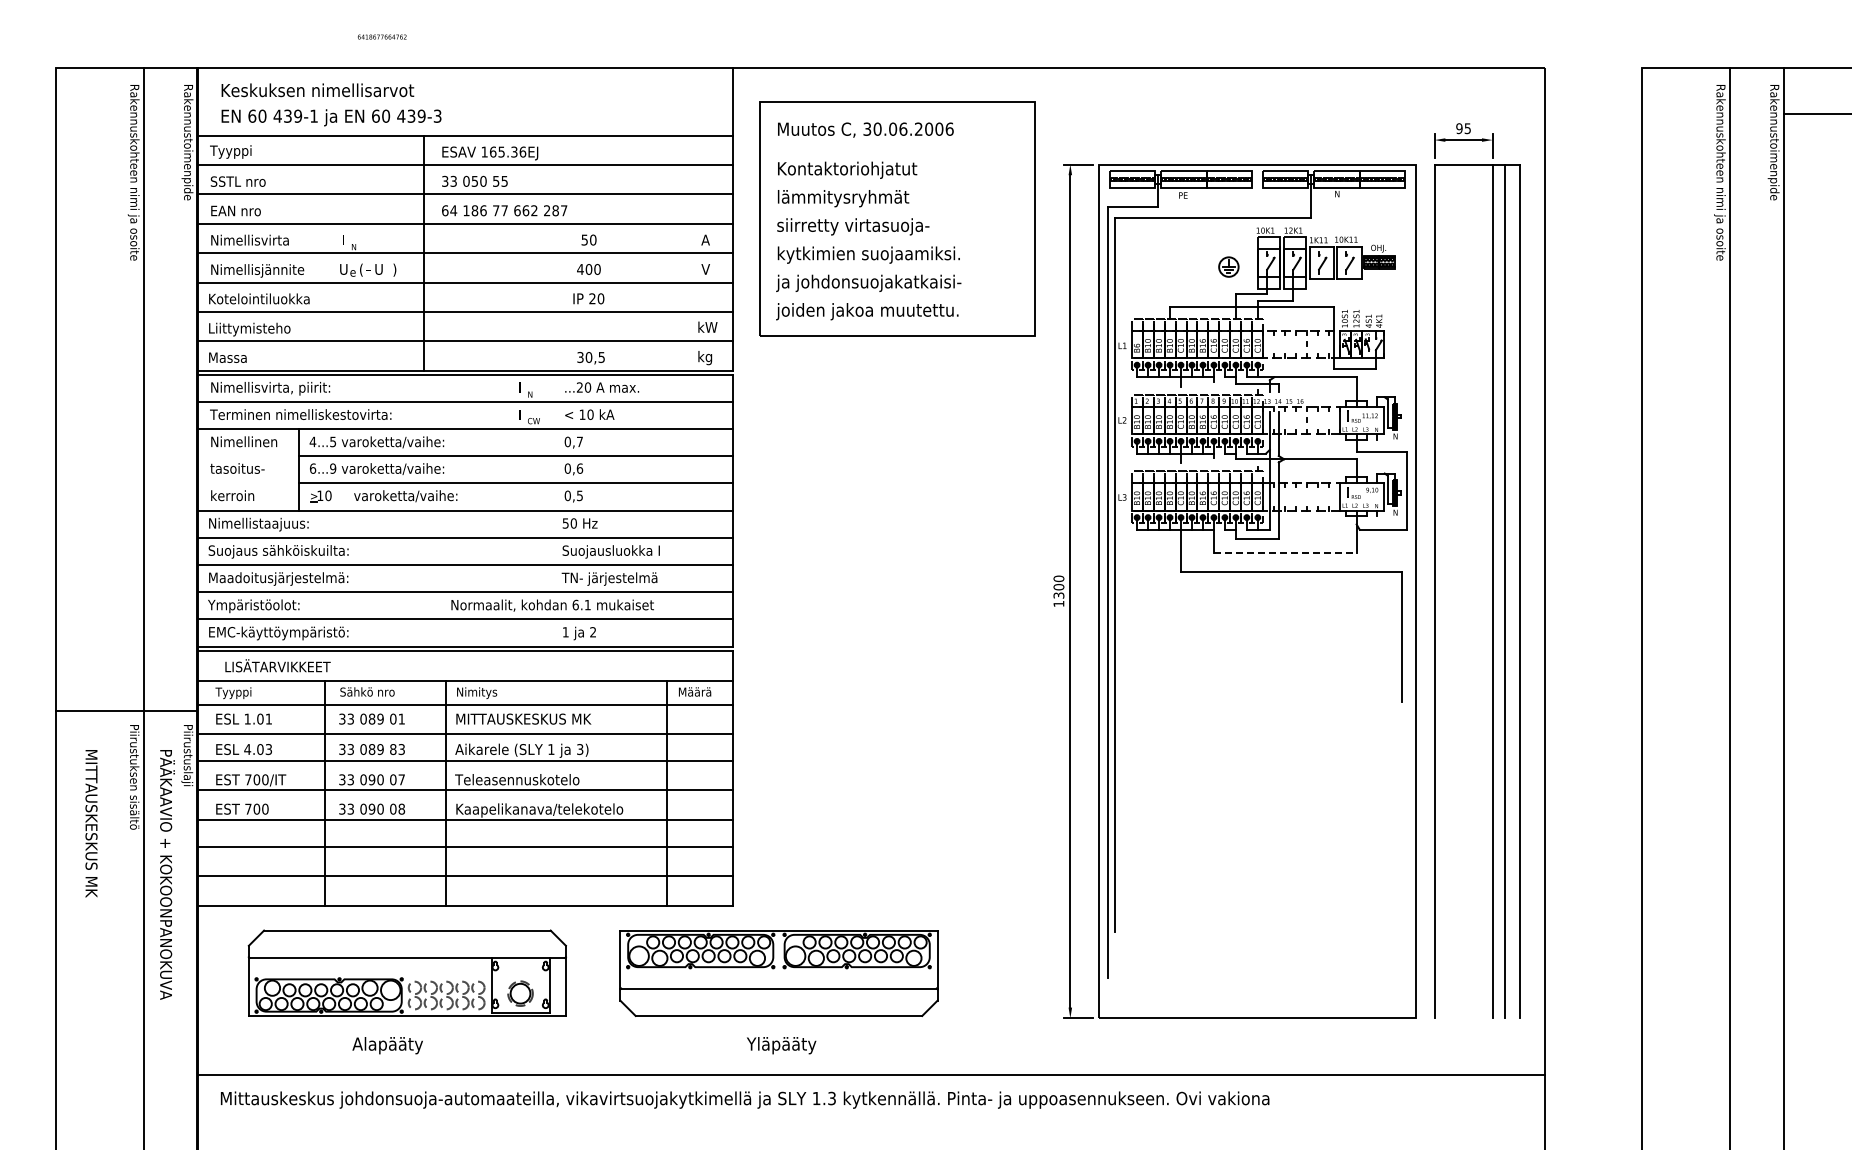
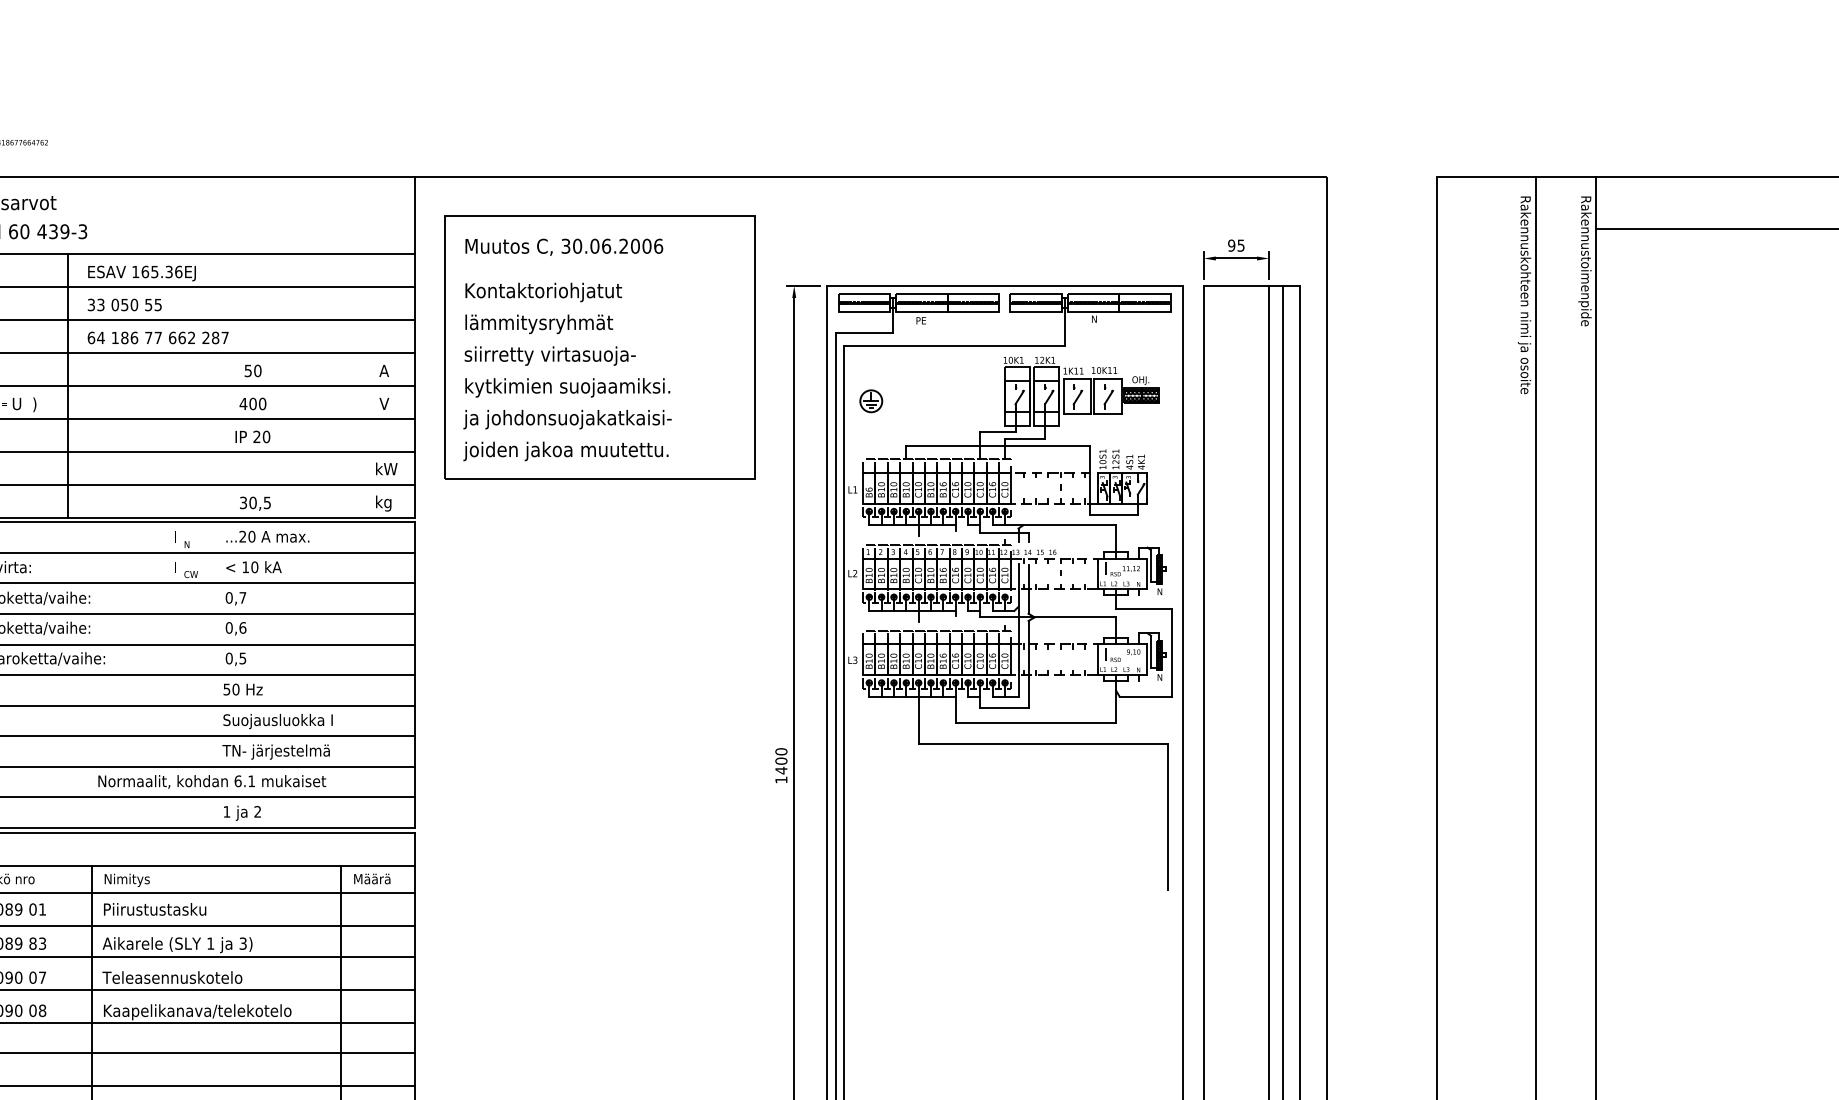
part: (1228, 266) -> (870, 400), moved
line: (1285, 553) -> (1036, 723), dashed -> solid
text: (1058, 595) -> (780, 770), 1300 -> 1400
text: (524, 718) -> (180, 908), MITTAUSKESKUS MK -> Piirustustasku

